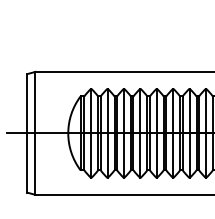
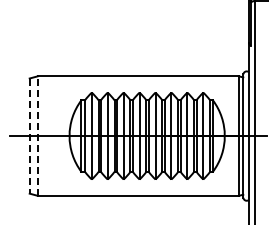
line: (27, 133) -> (29, 136), solid -> dashed
line: (35, 133) -> (37, 136), solid -> dashed

